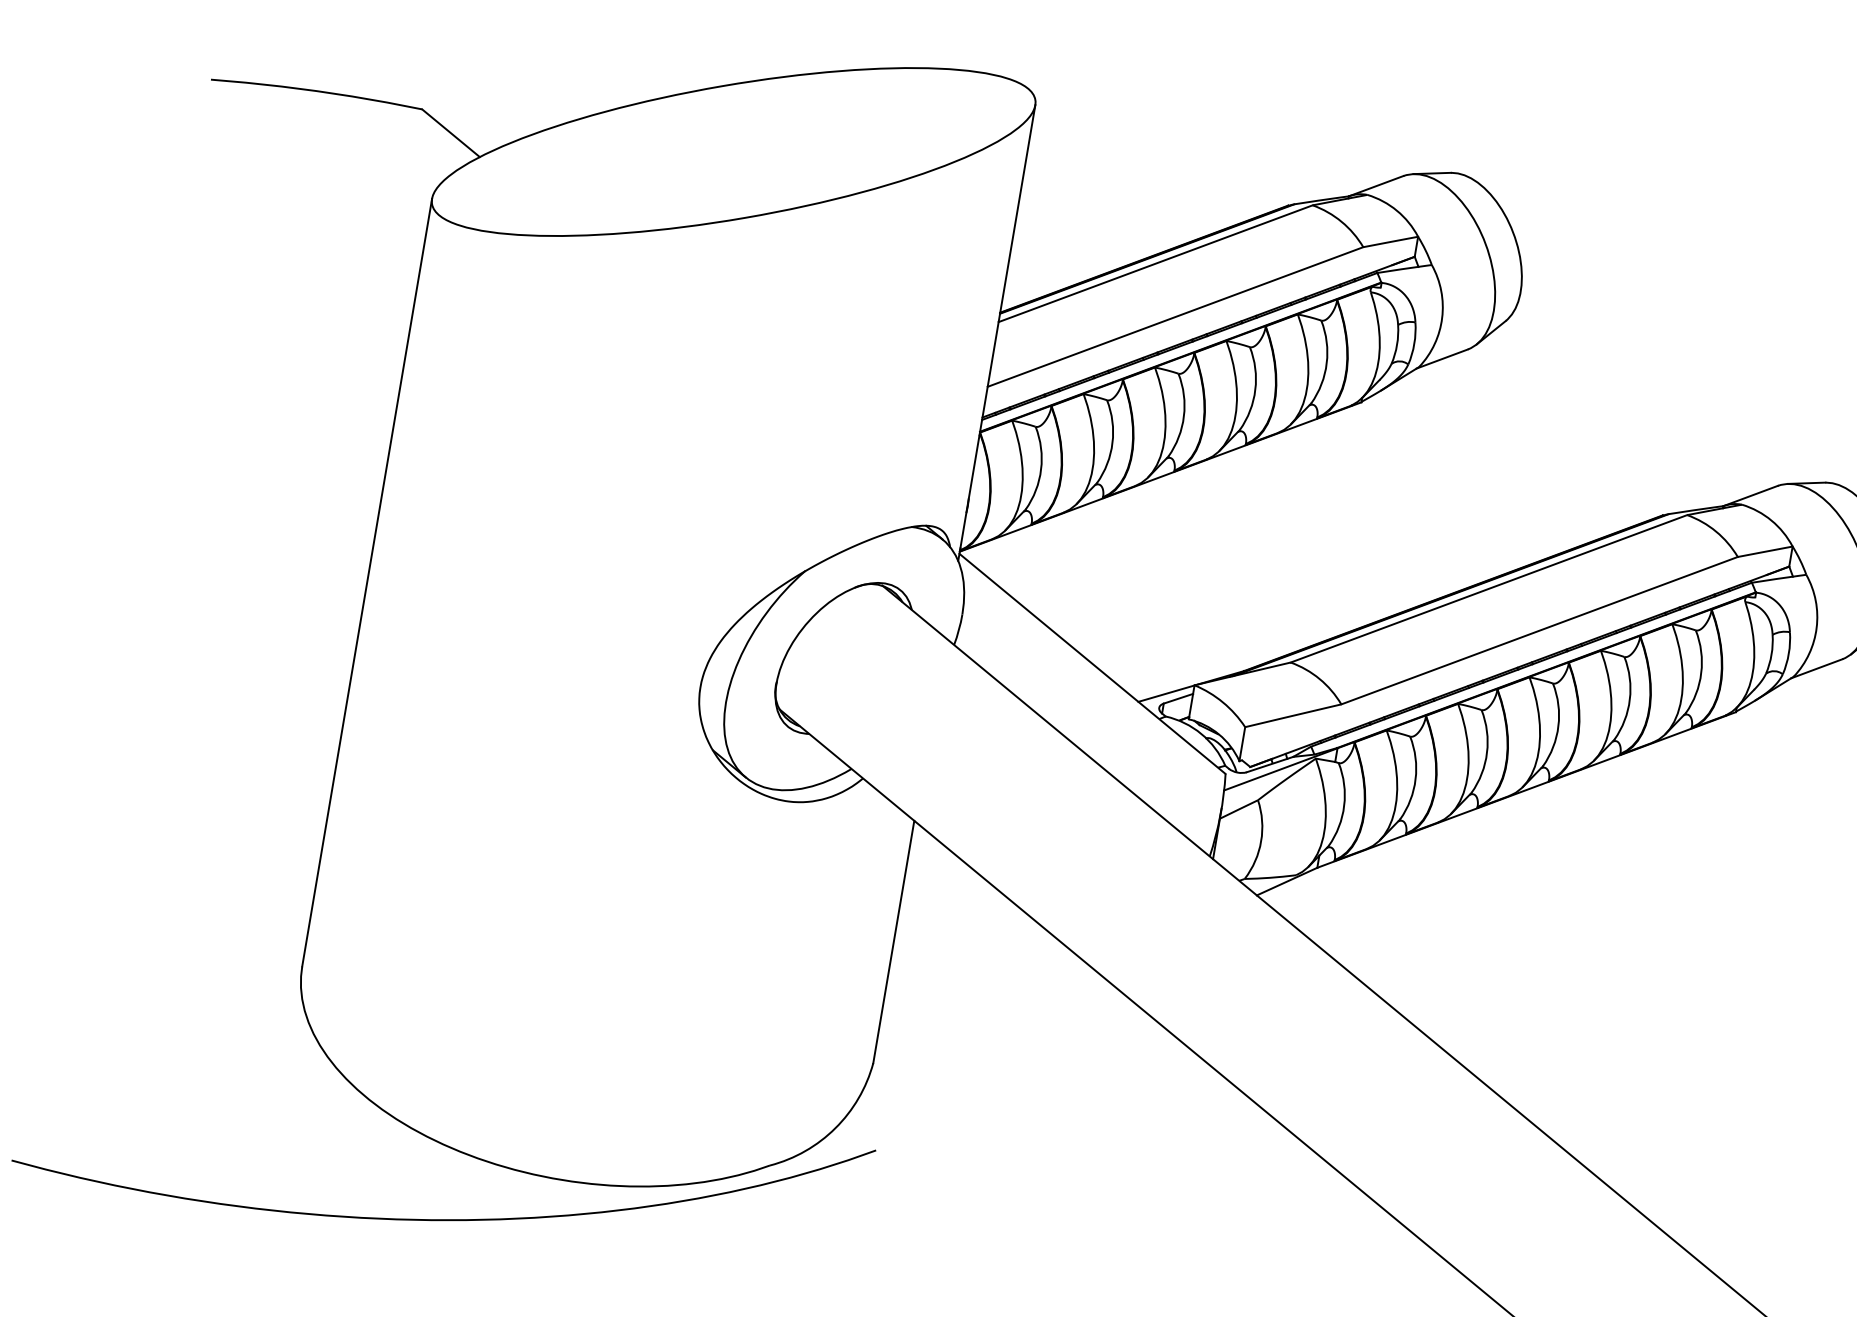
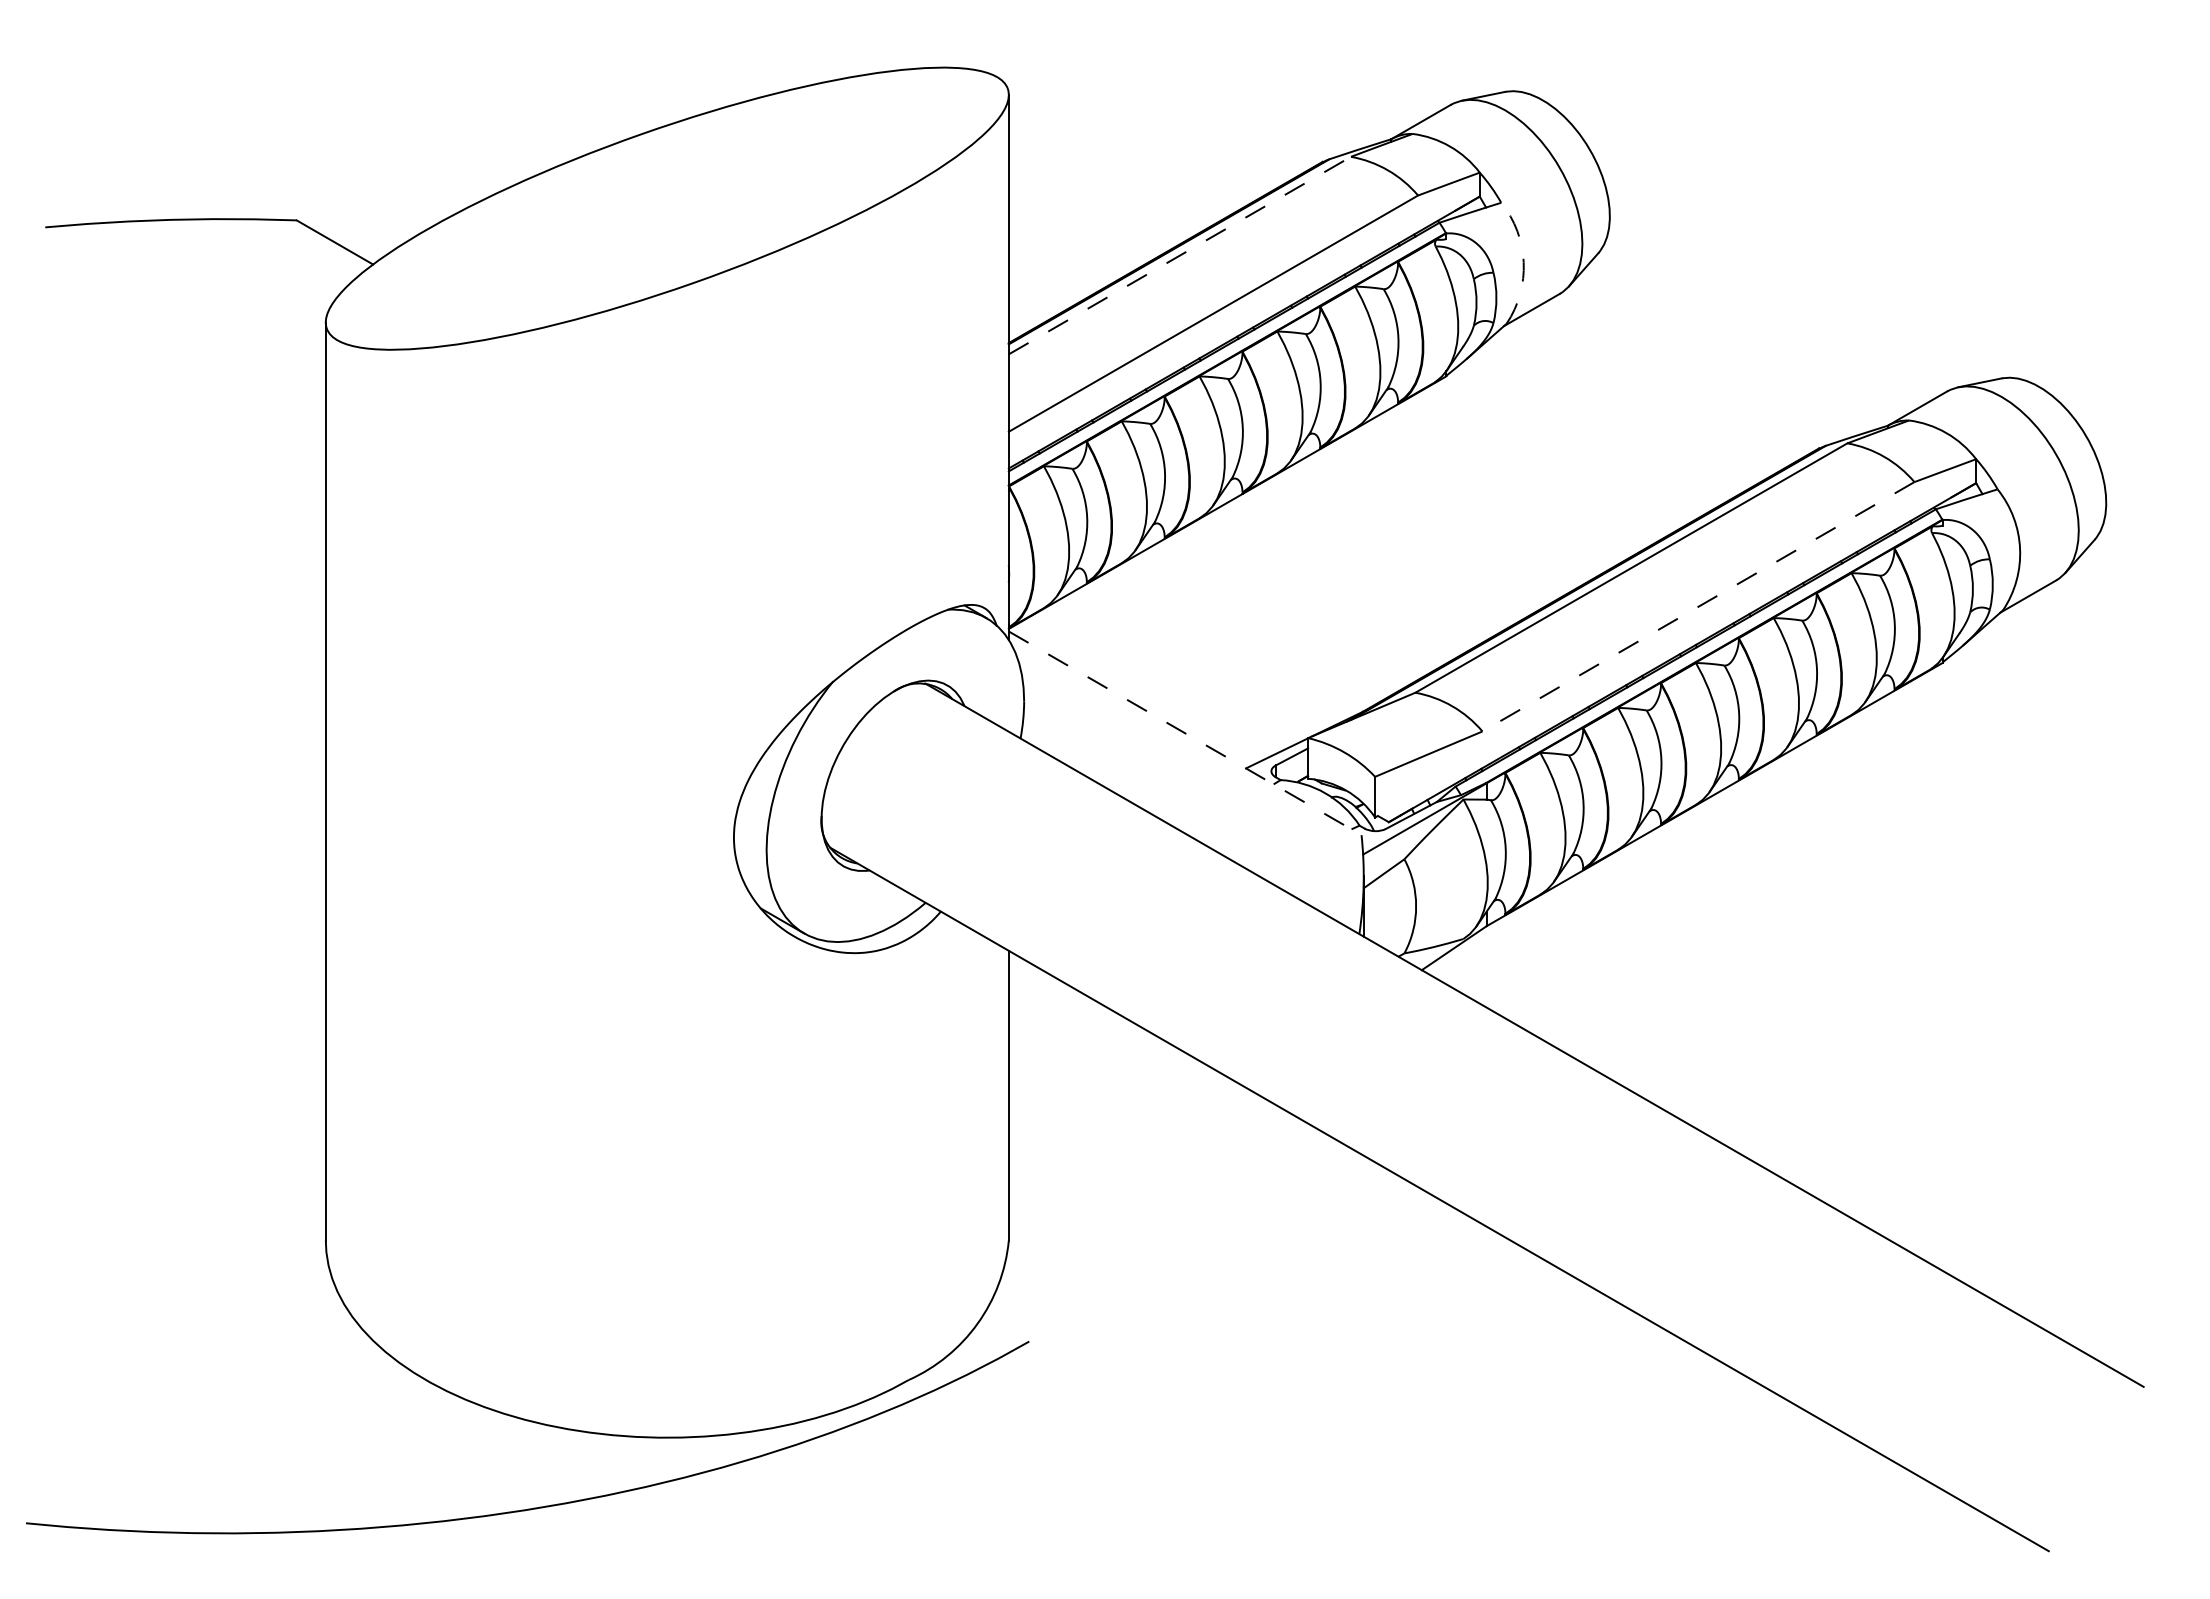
line: (1155, 263) -> (1179, 255), solid -> dashed
arc: (1441, 318) -> (1523, 262), solid -> dashed
line: (1539, 631) -> (1698, 607), solid -> dashed
line: (1092, 664) -> (1185, 733), solid -> dashed

